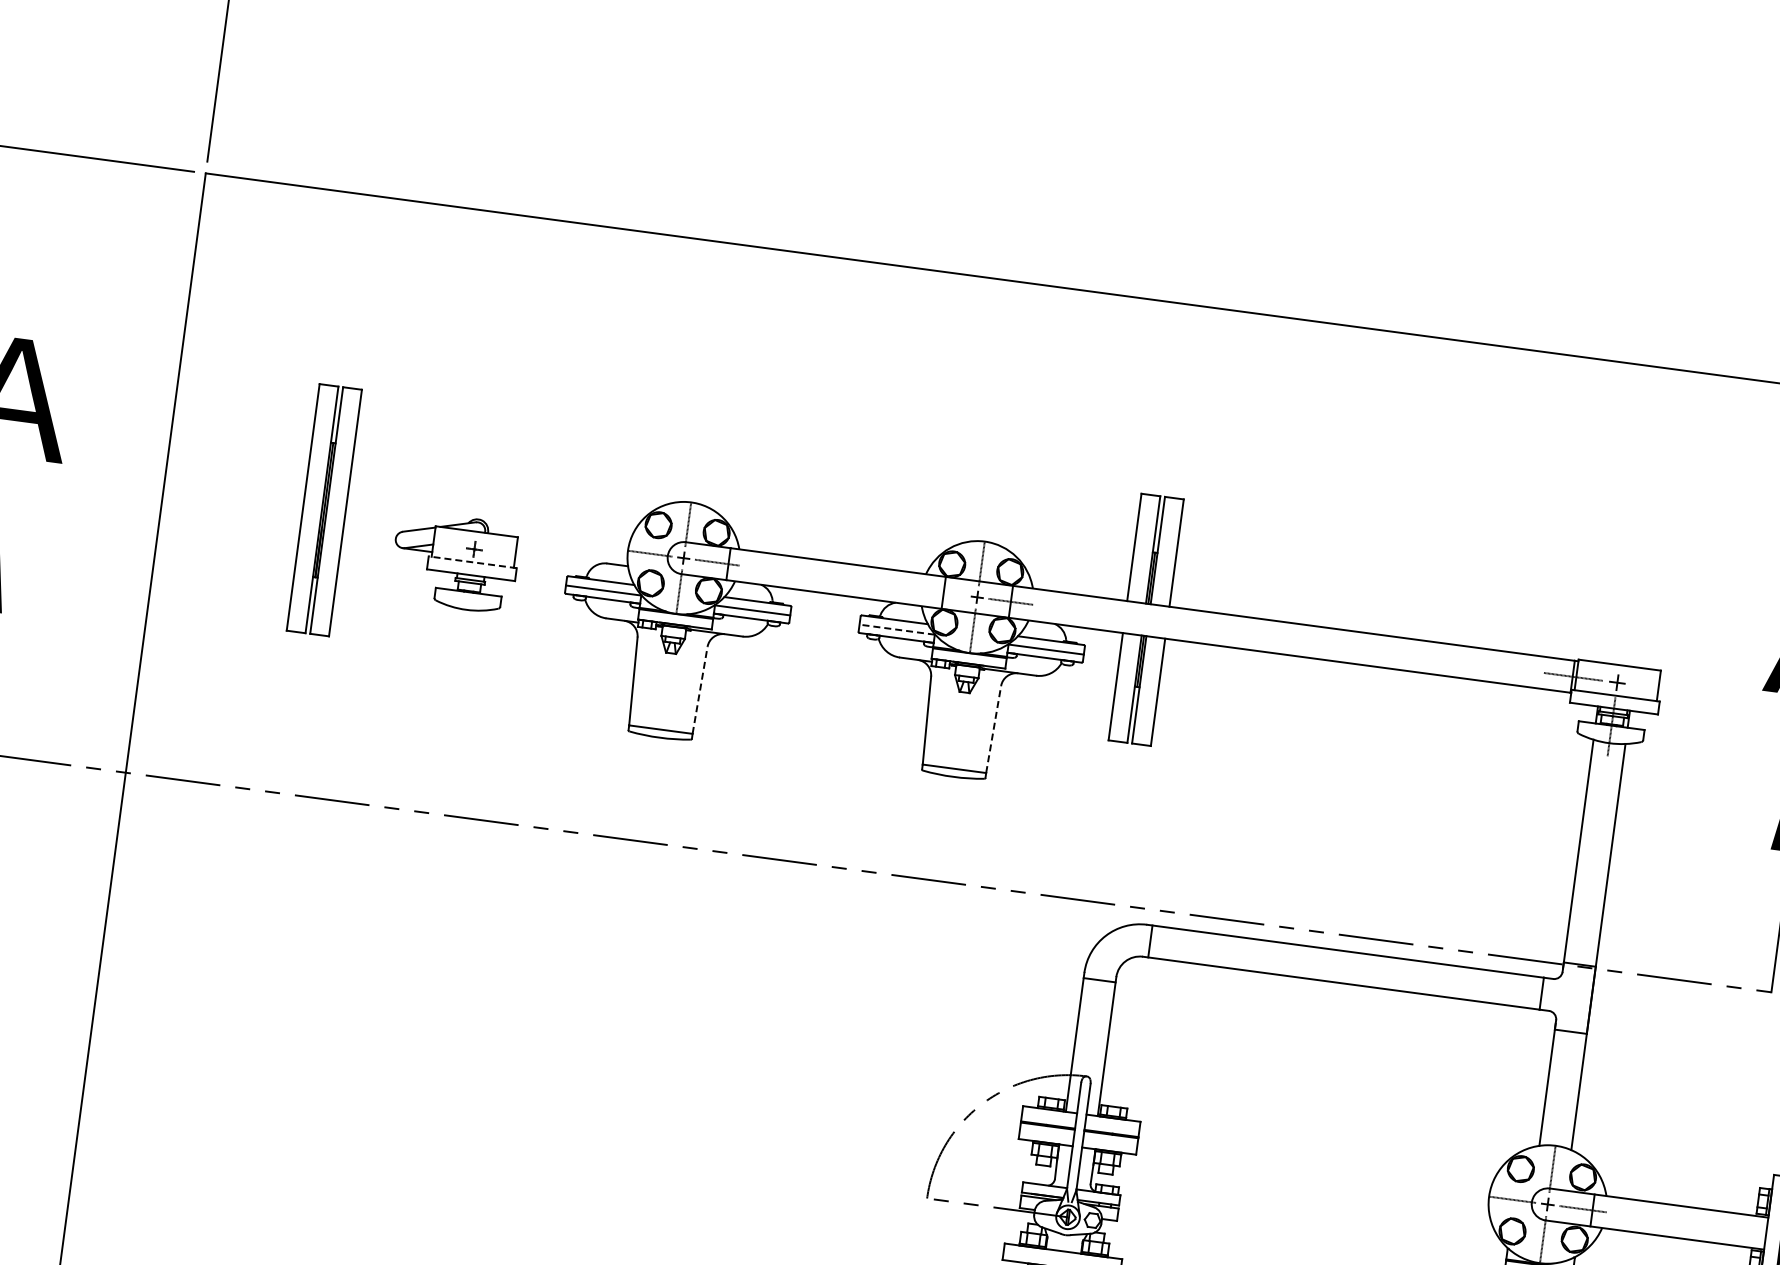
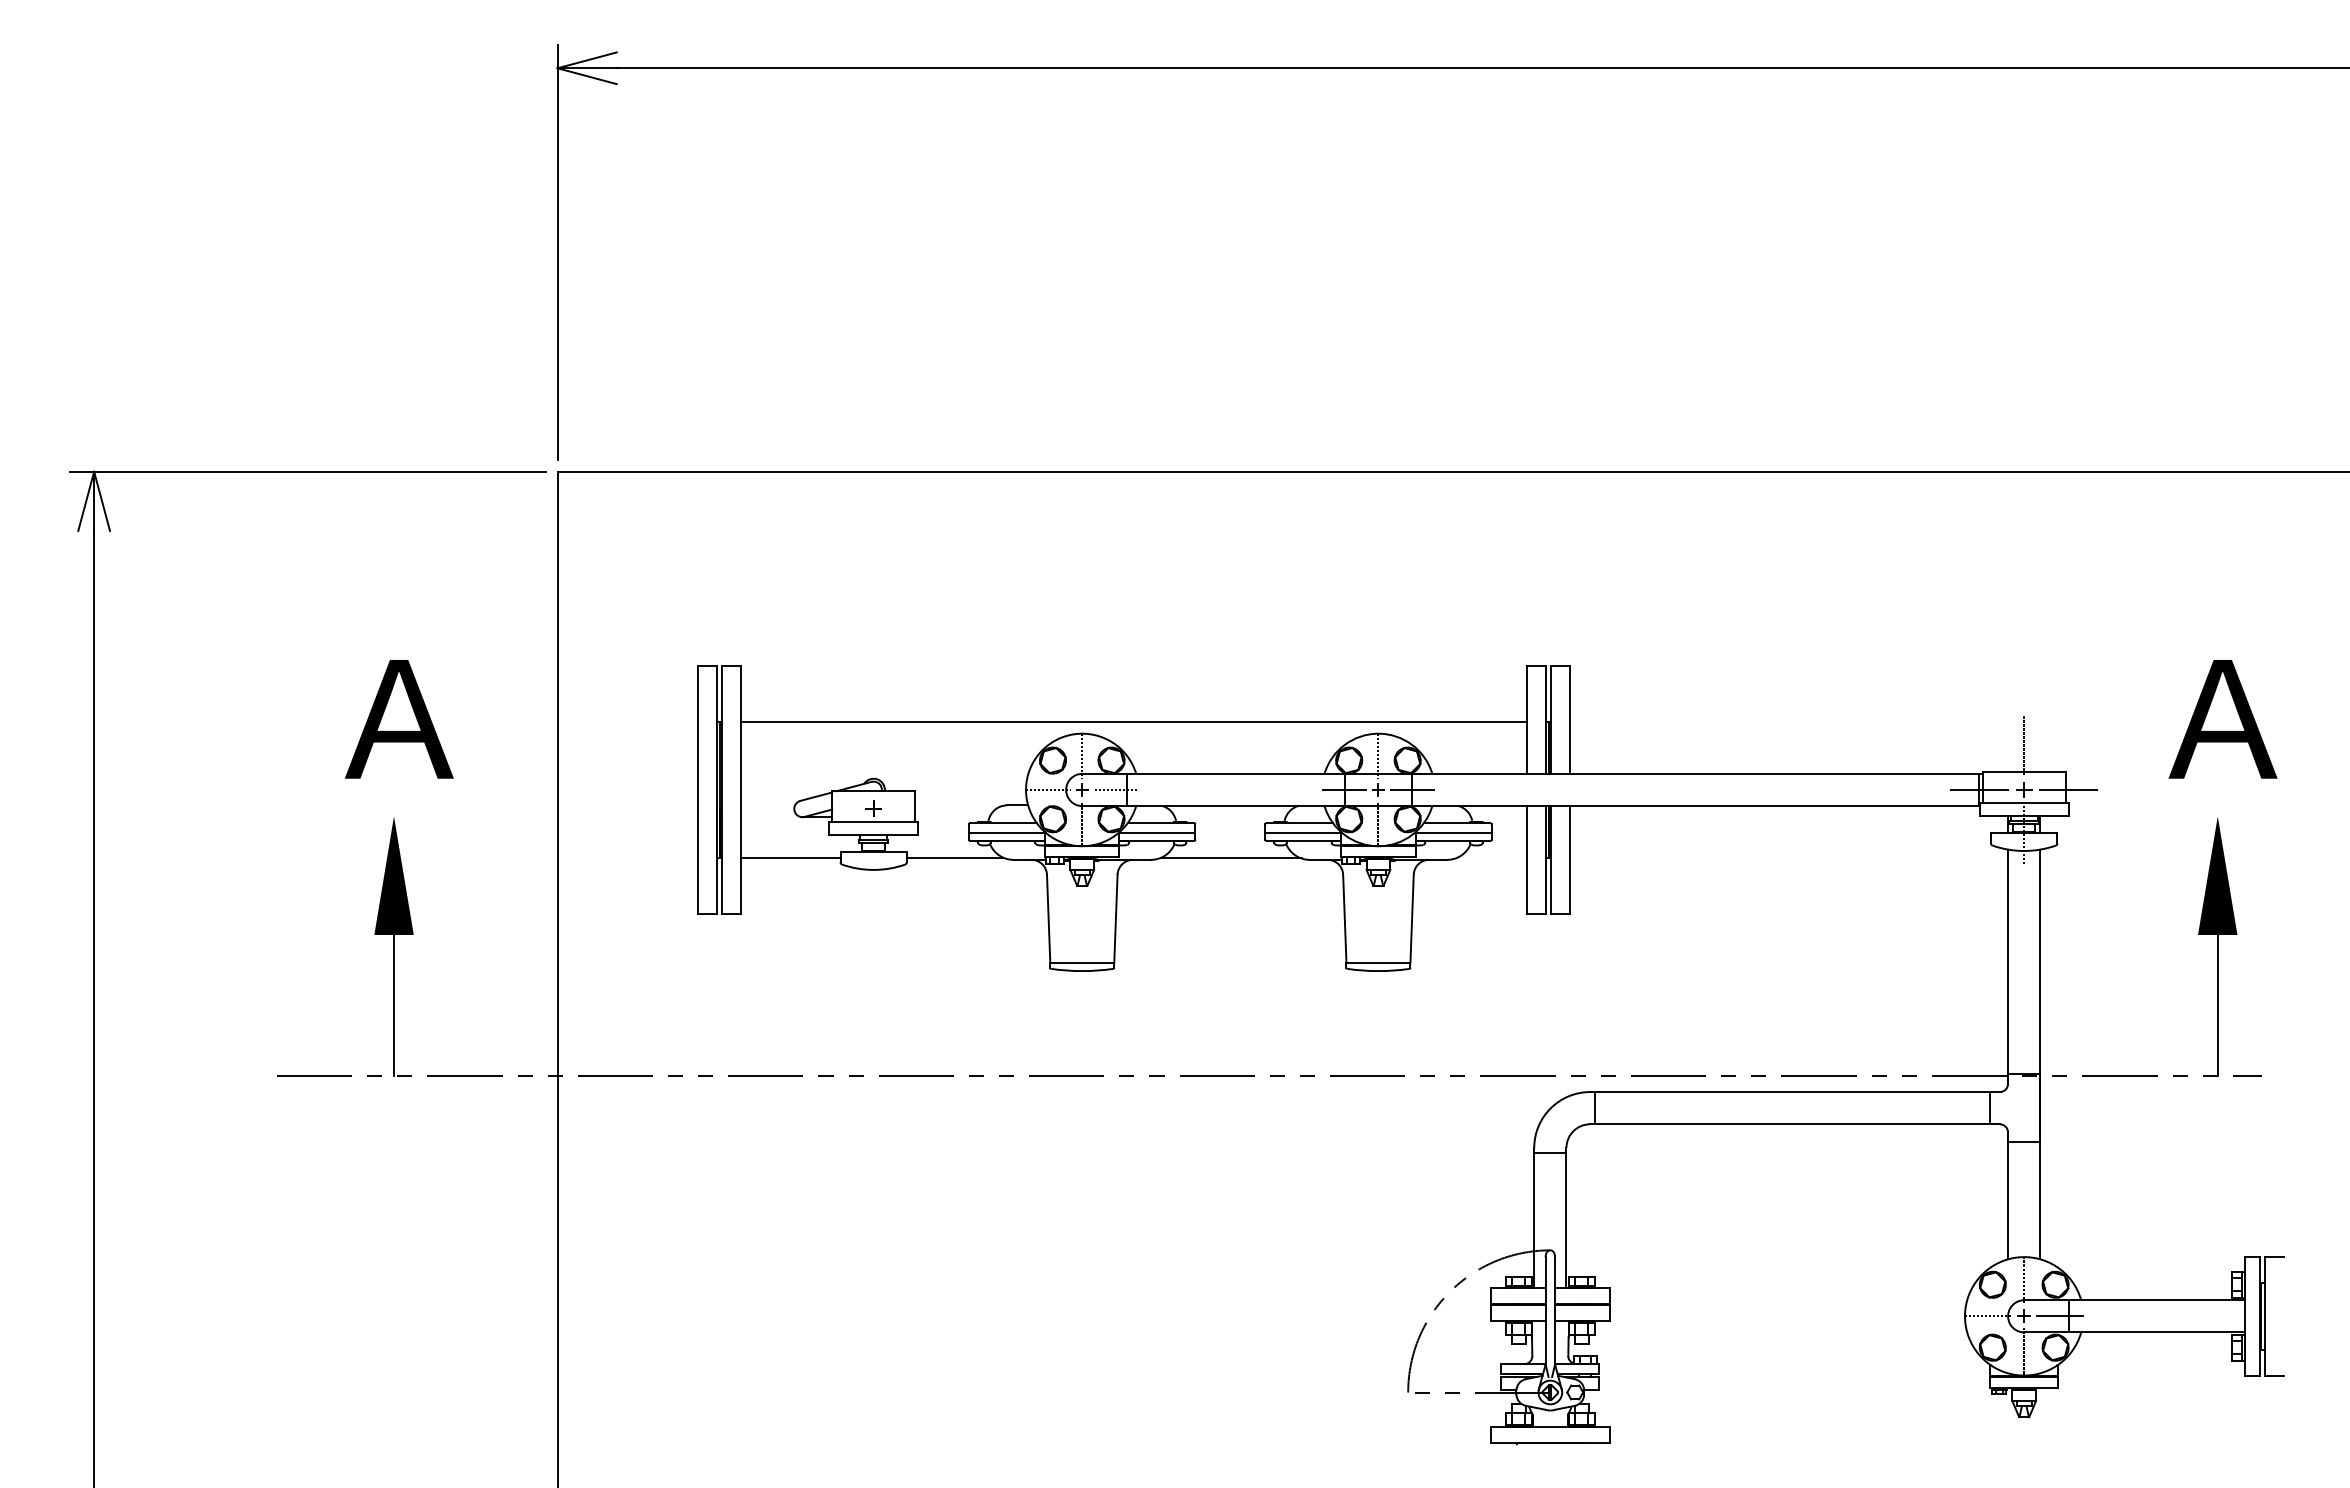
line: (743, 498) -> (1133, 722), added
line: (472, 561) -> (873, 821), dashed -> solid
line: (385, 586) -> (790, 857), added
line: (943, 592) -> (1344, 789), added
line: (548, 608) -> (954, 857), added
line: (897, 629) -> (1303, 832), dashed -> solid
line: (1623, 638) -> (2024, 745), added
line: (822, 644) -> (1231, 857), added
line: (1661, 688) -> (2068, 789), added
line: (699, 689) -> (1115, 918), dashed -> solid
line: (994, 729) -> (1412, 918), dashed -> solid

